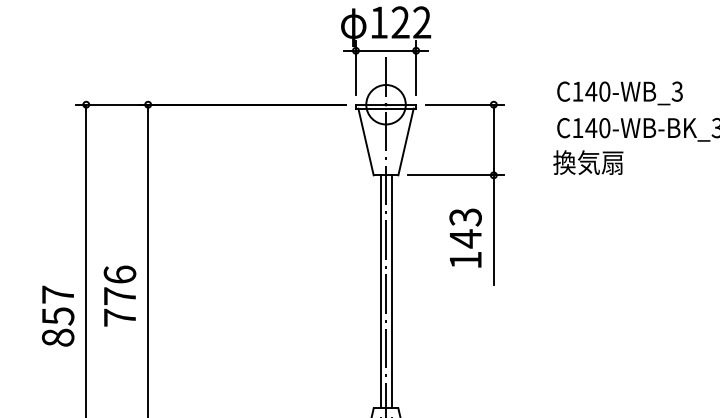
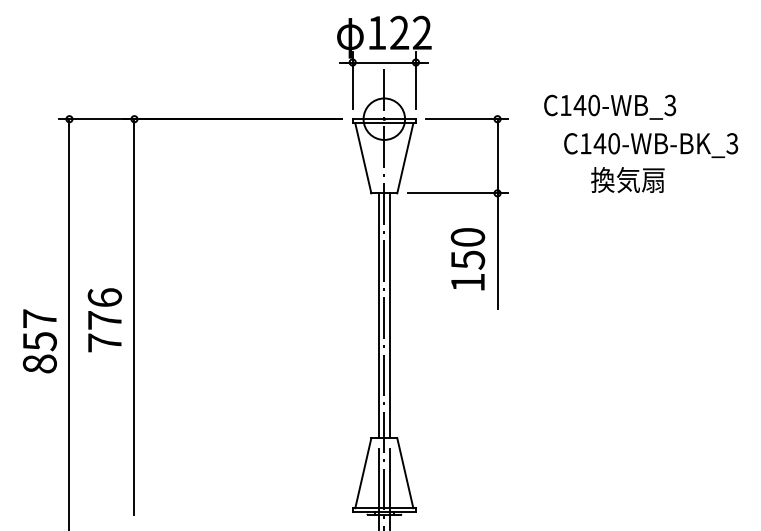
text: (620, 92) -> (610, 106), moved
text: (588, 162) -> (627, 179), moved
text: (466, 228) -> (468, 249), 143 -> 150

